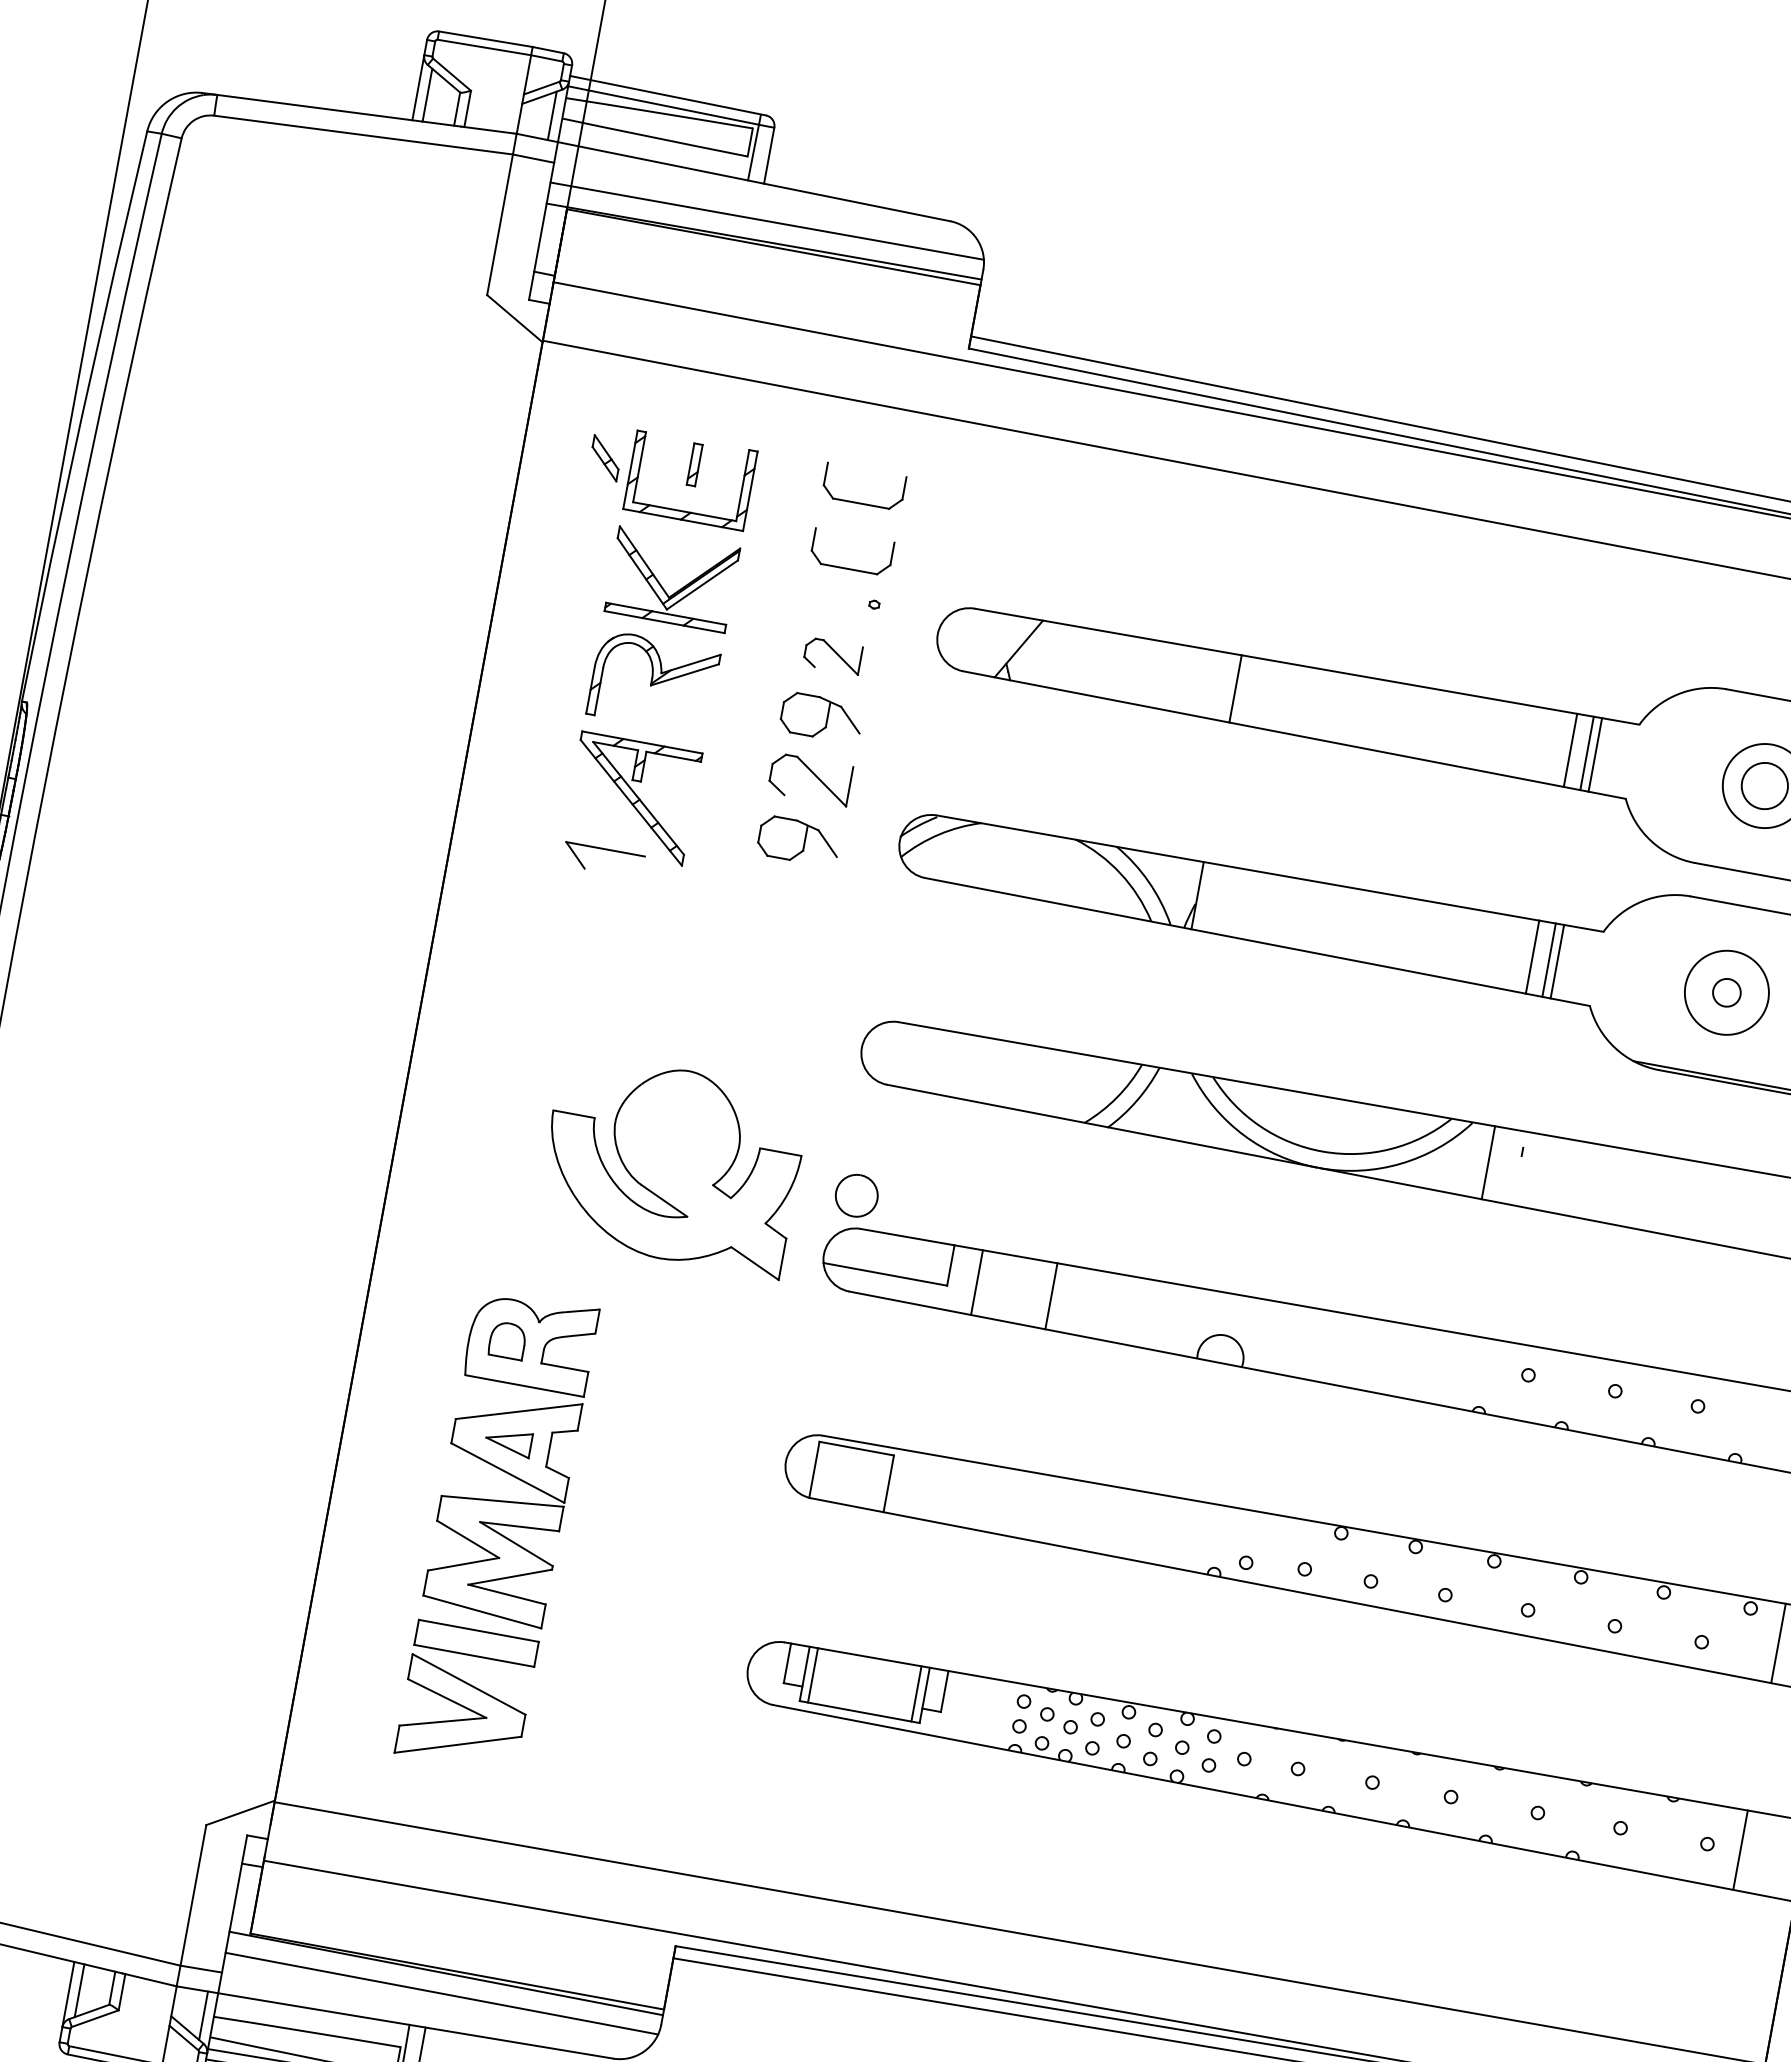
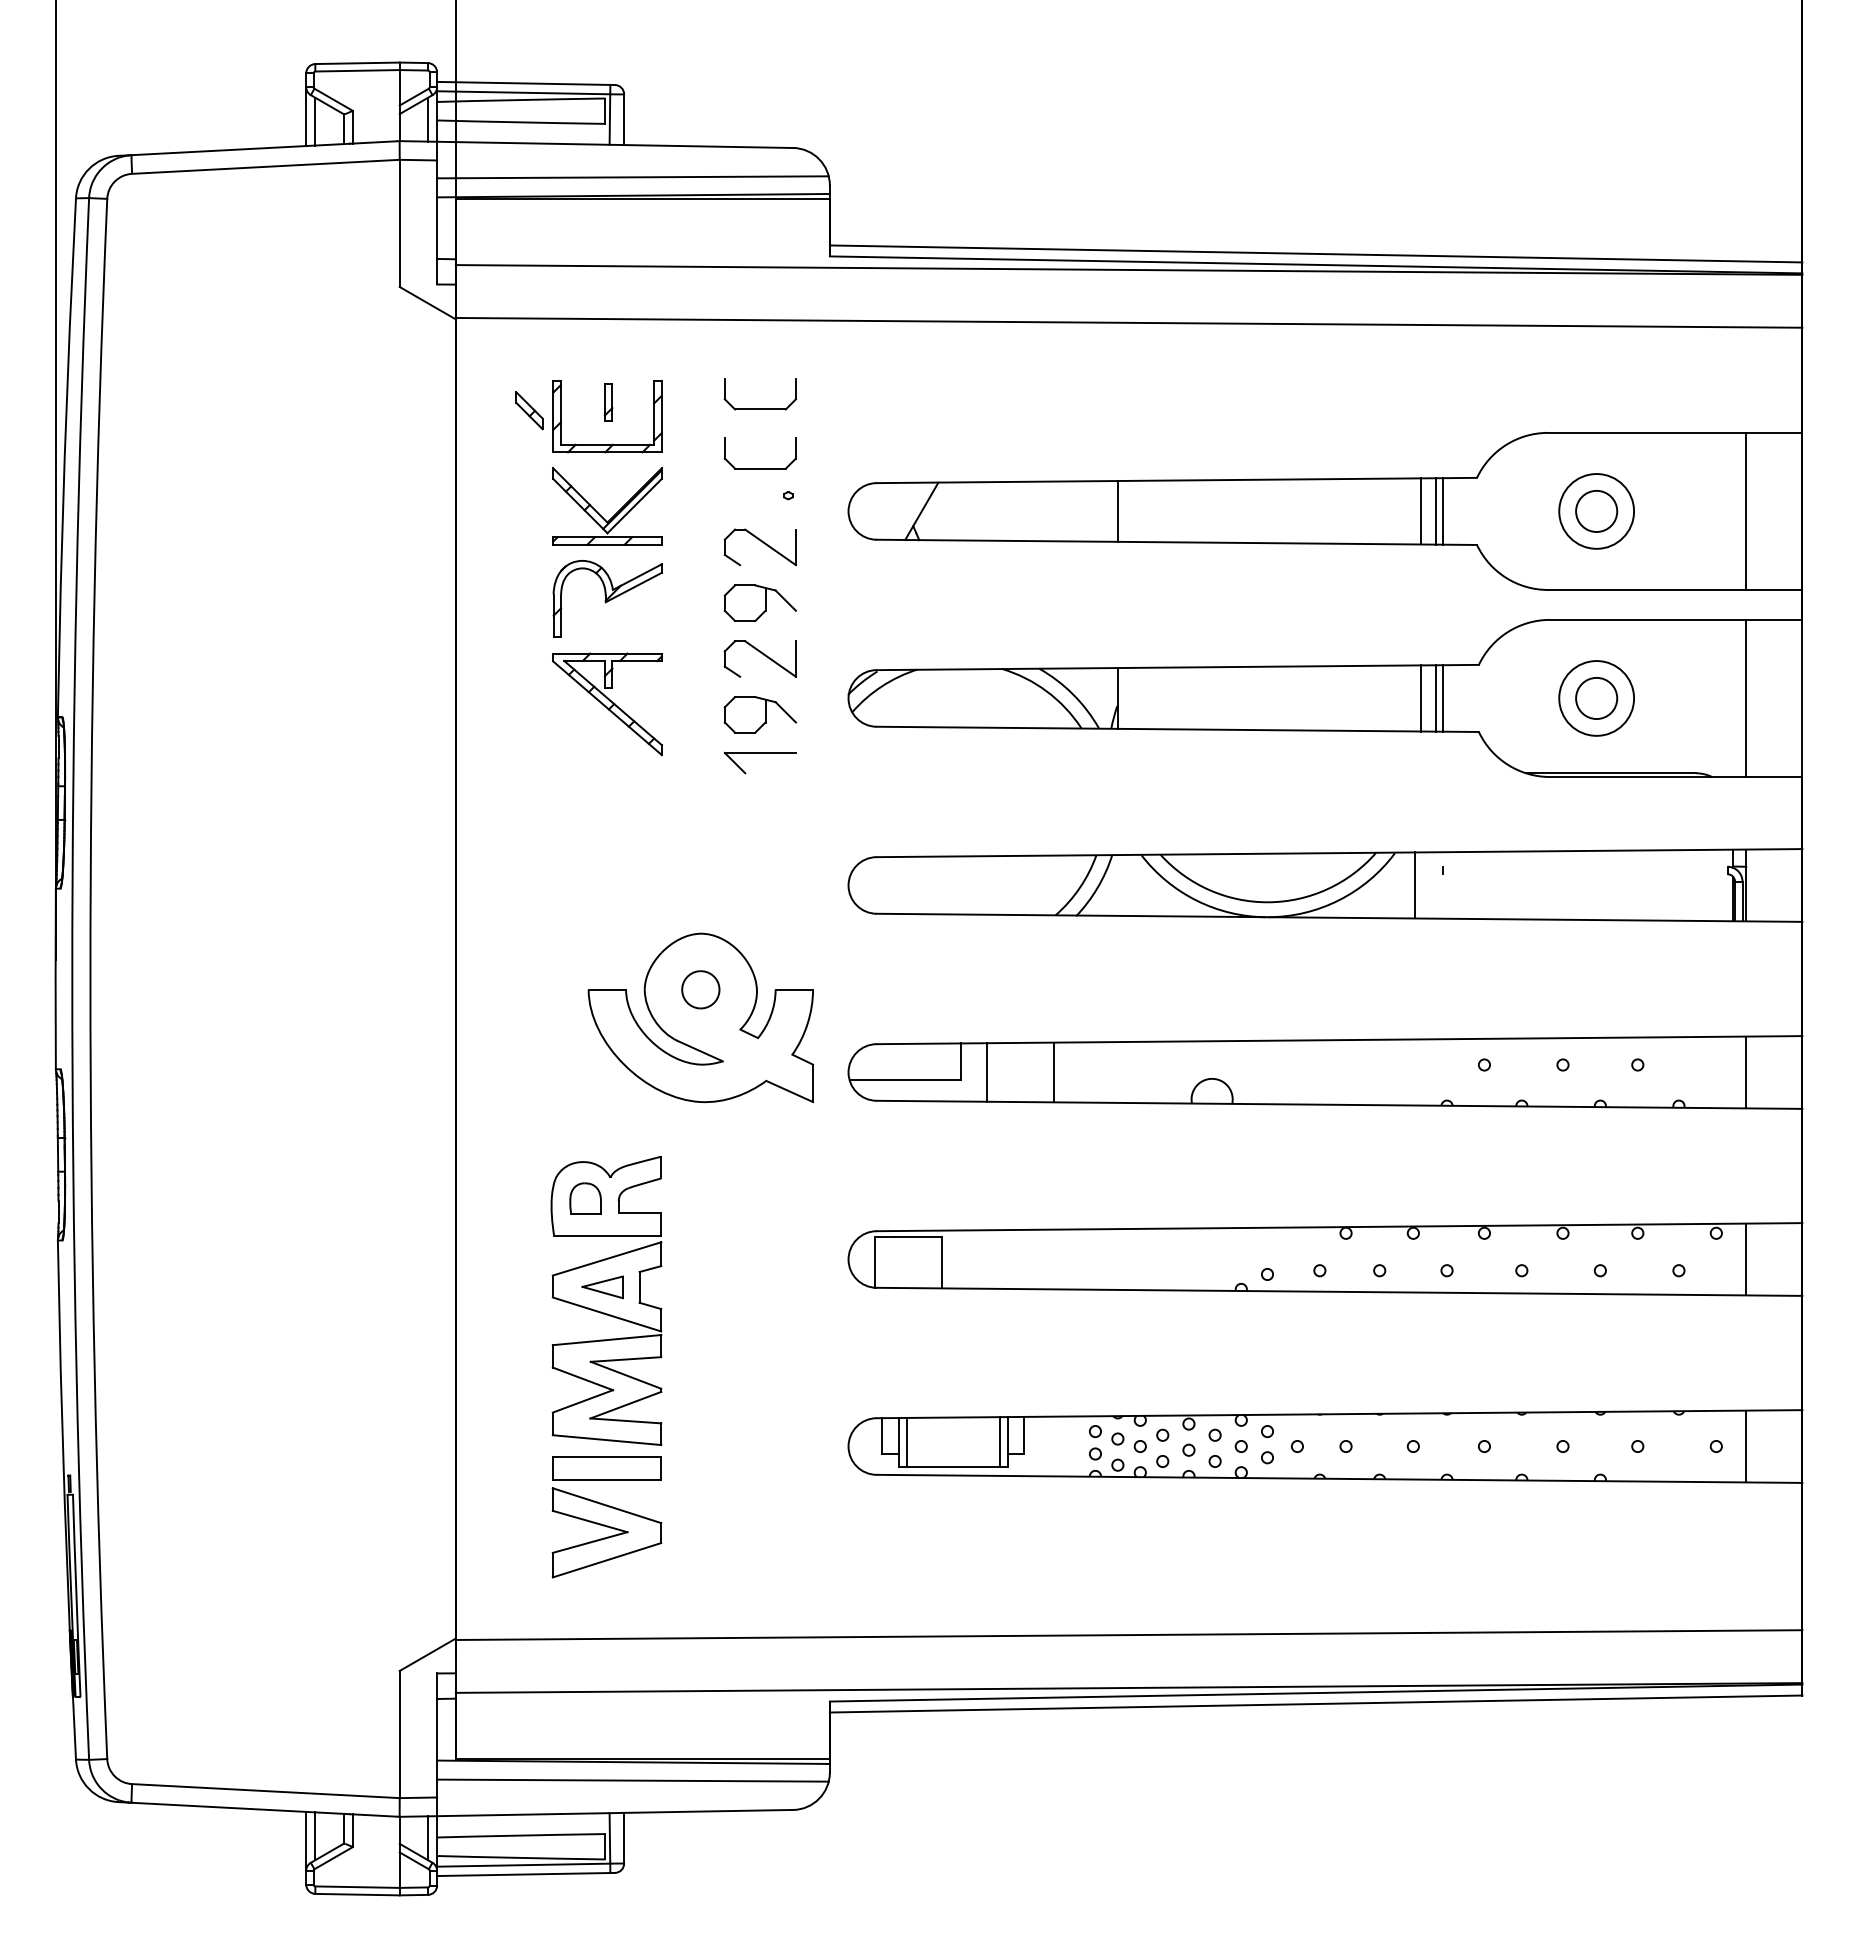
part: (832, 656) -> (759, 547), size x1.43
part: (604, 849) -> (759, 753), moved
circle: (1726, 992) -> (1596, 698), size x1.67
part: (856, 1195) -> (700, 989), moved

